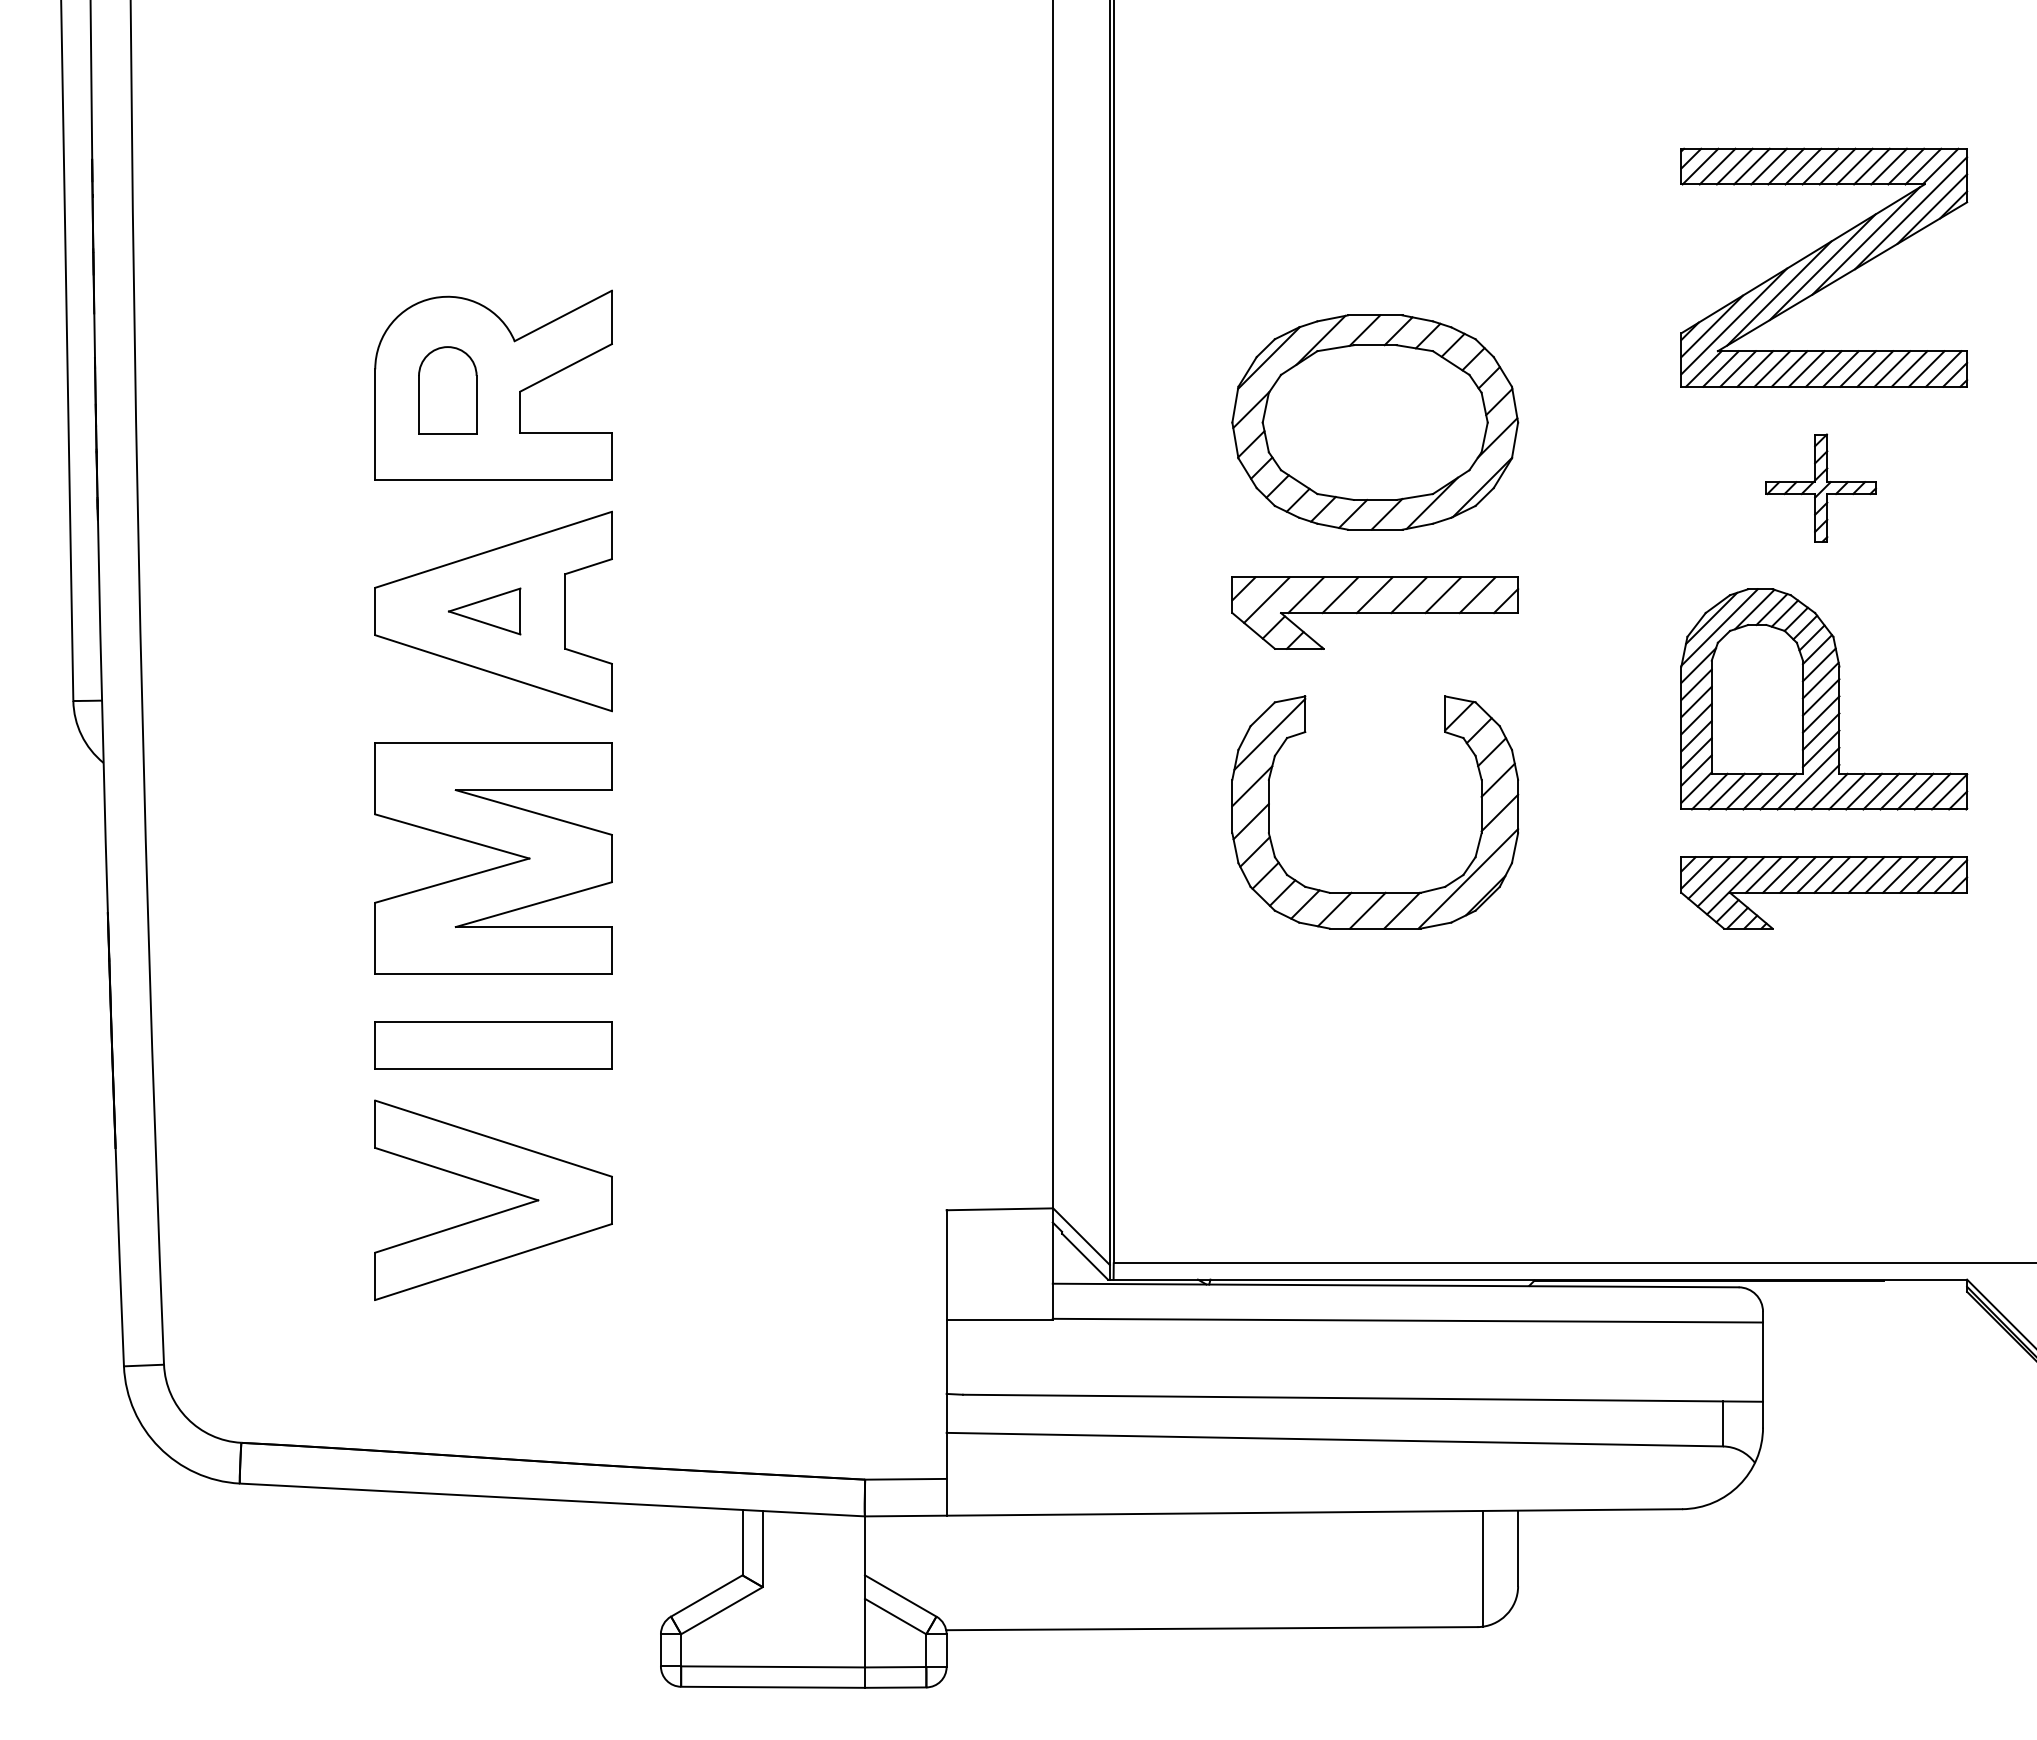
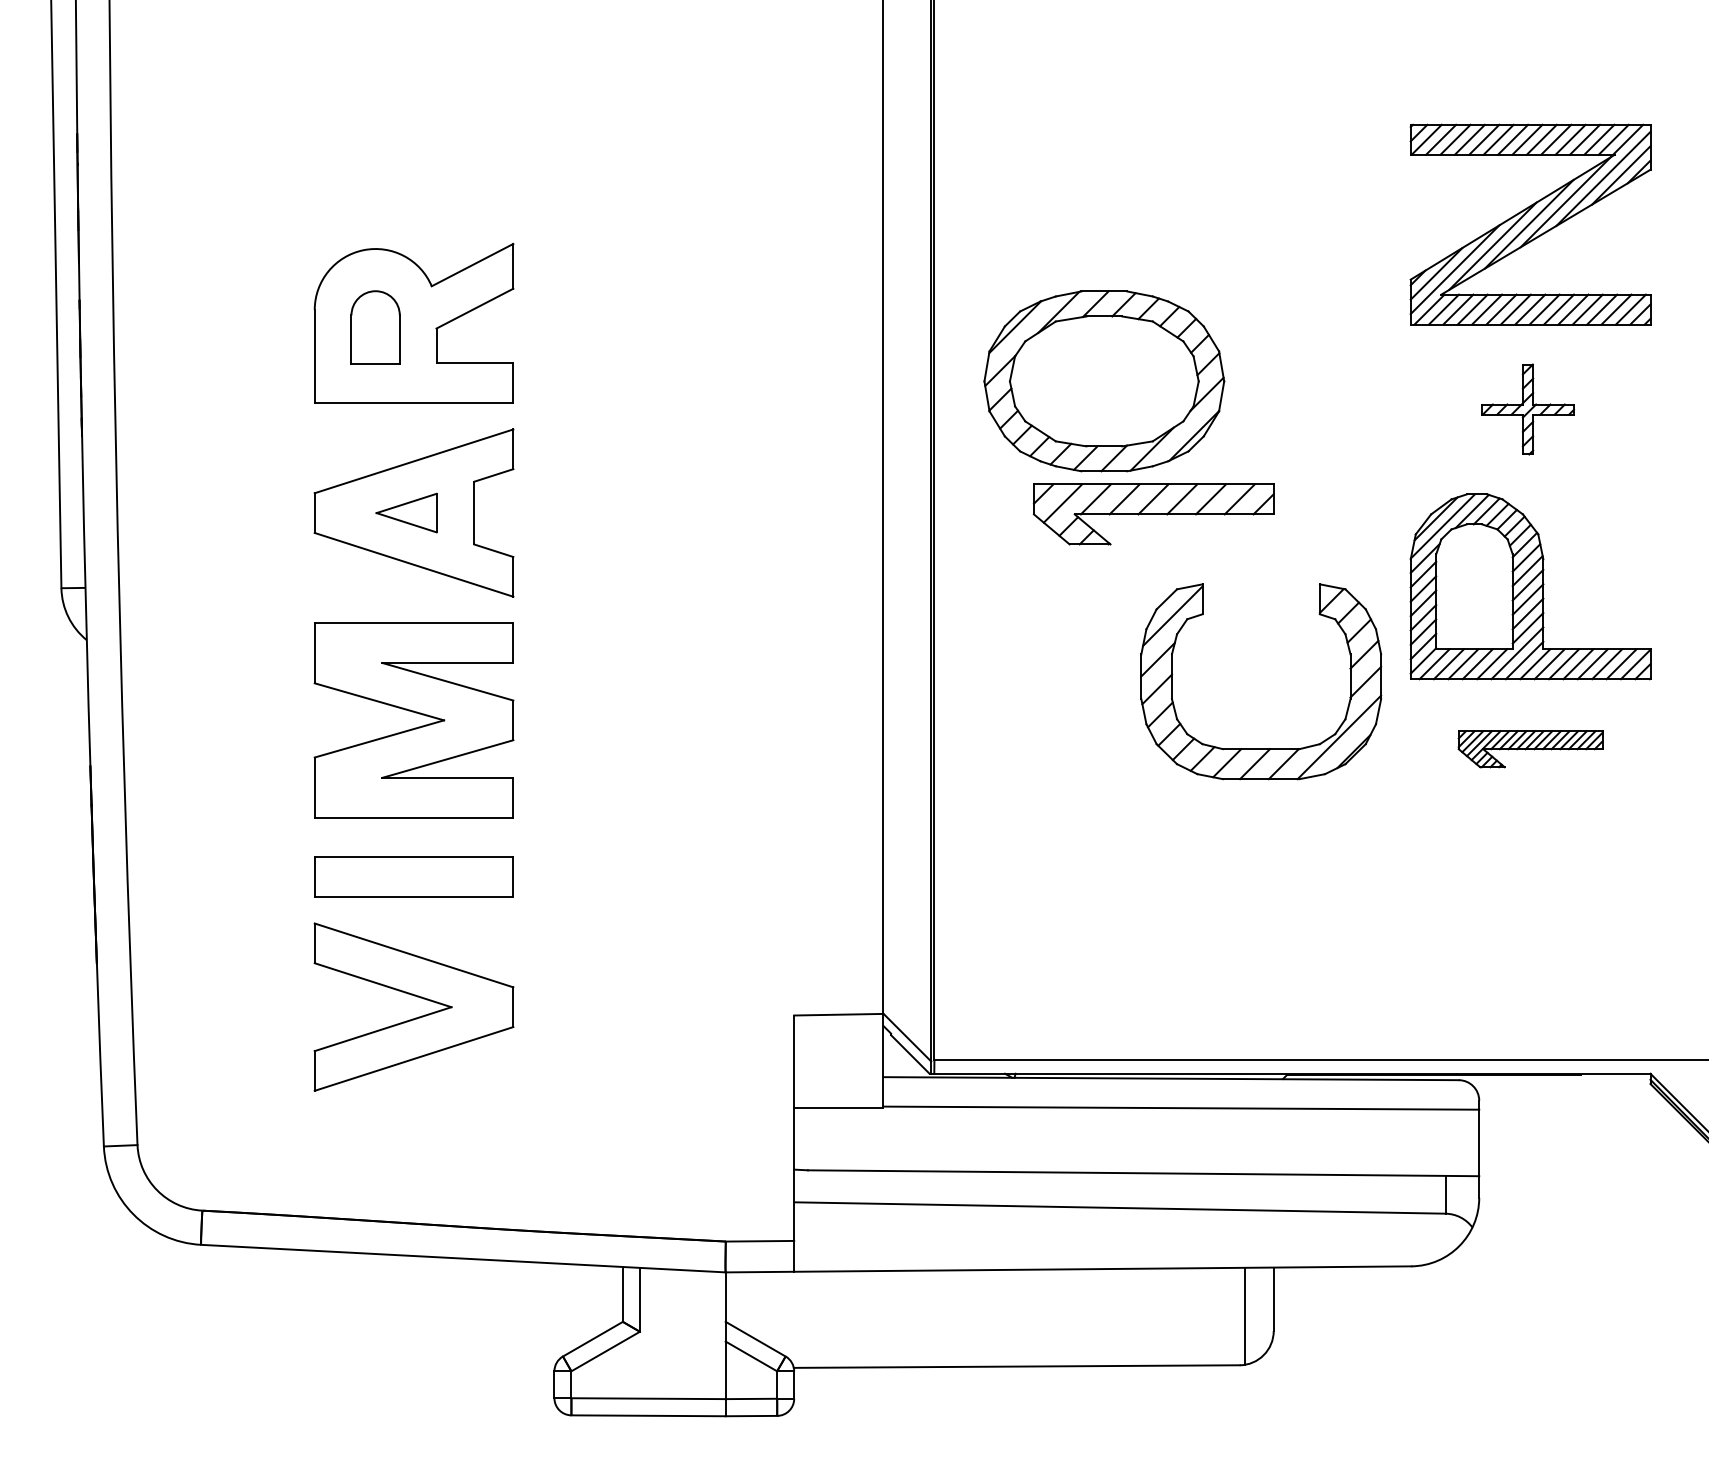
part: (1375, 422) -> (1104, 381), moved
part: (1385, 891) -> (1269, 748), moved
part: (1824, 892) -> (1530, 748), size x0.6

